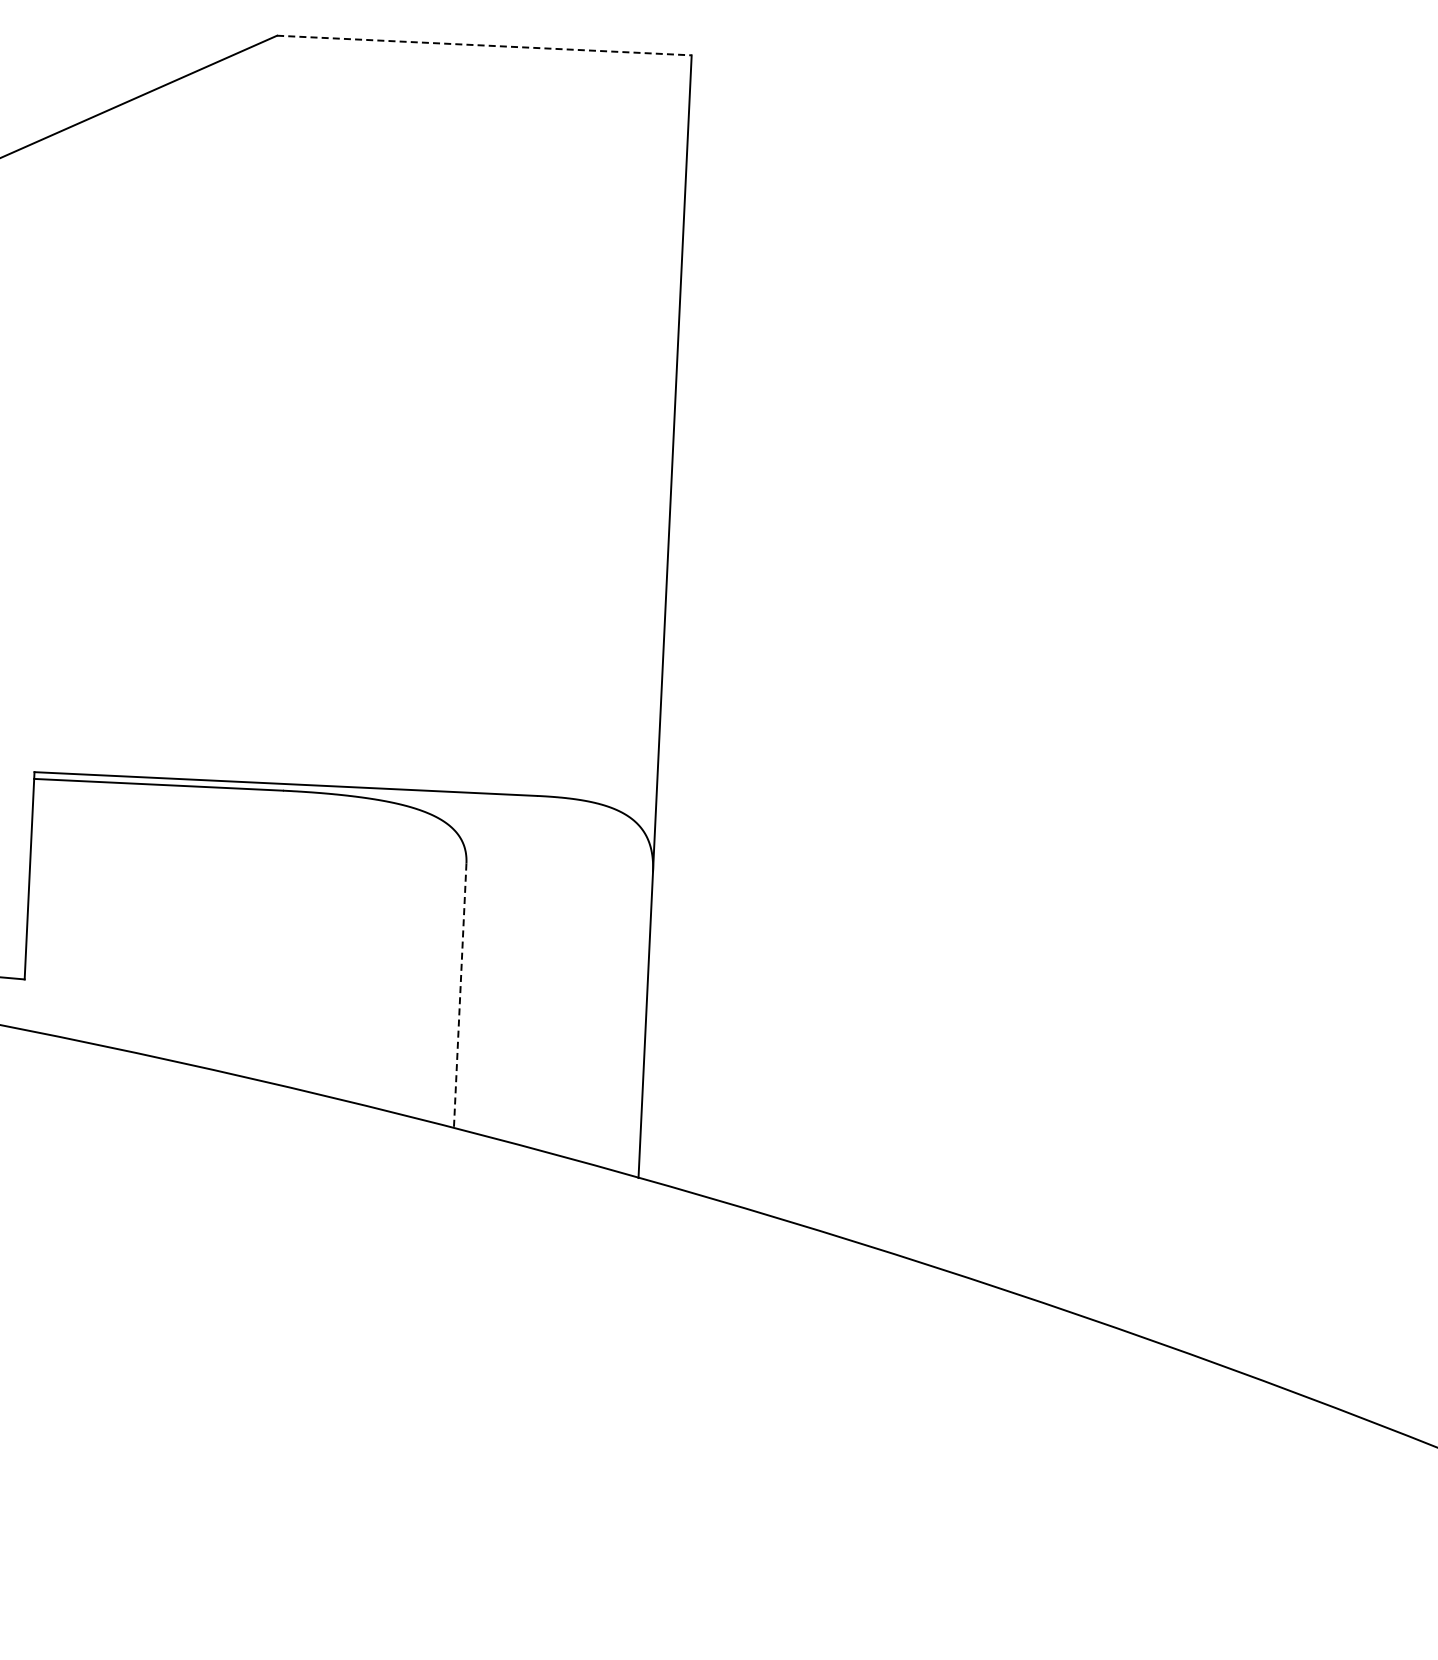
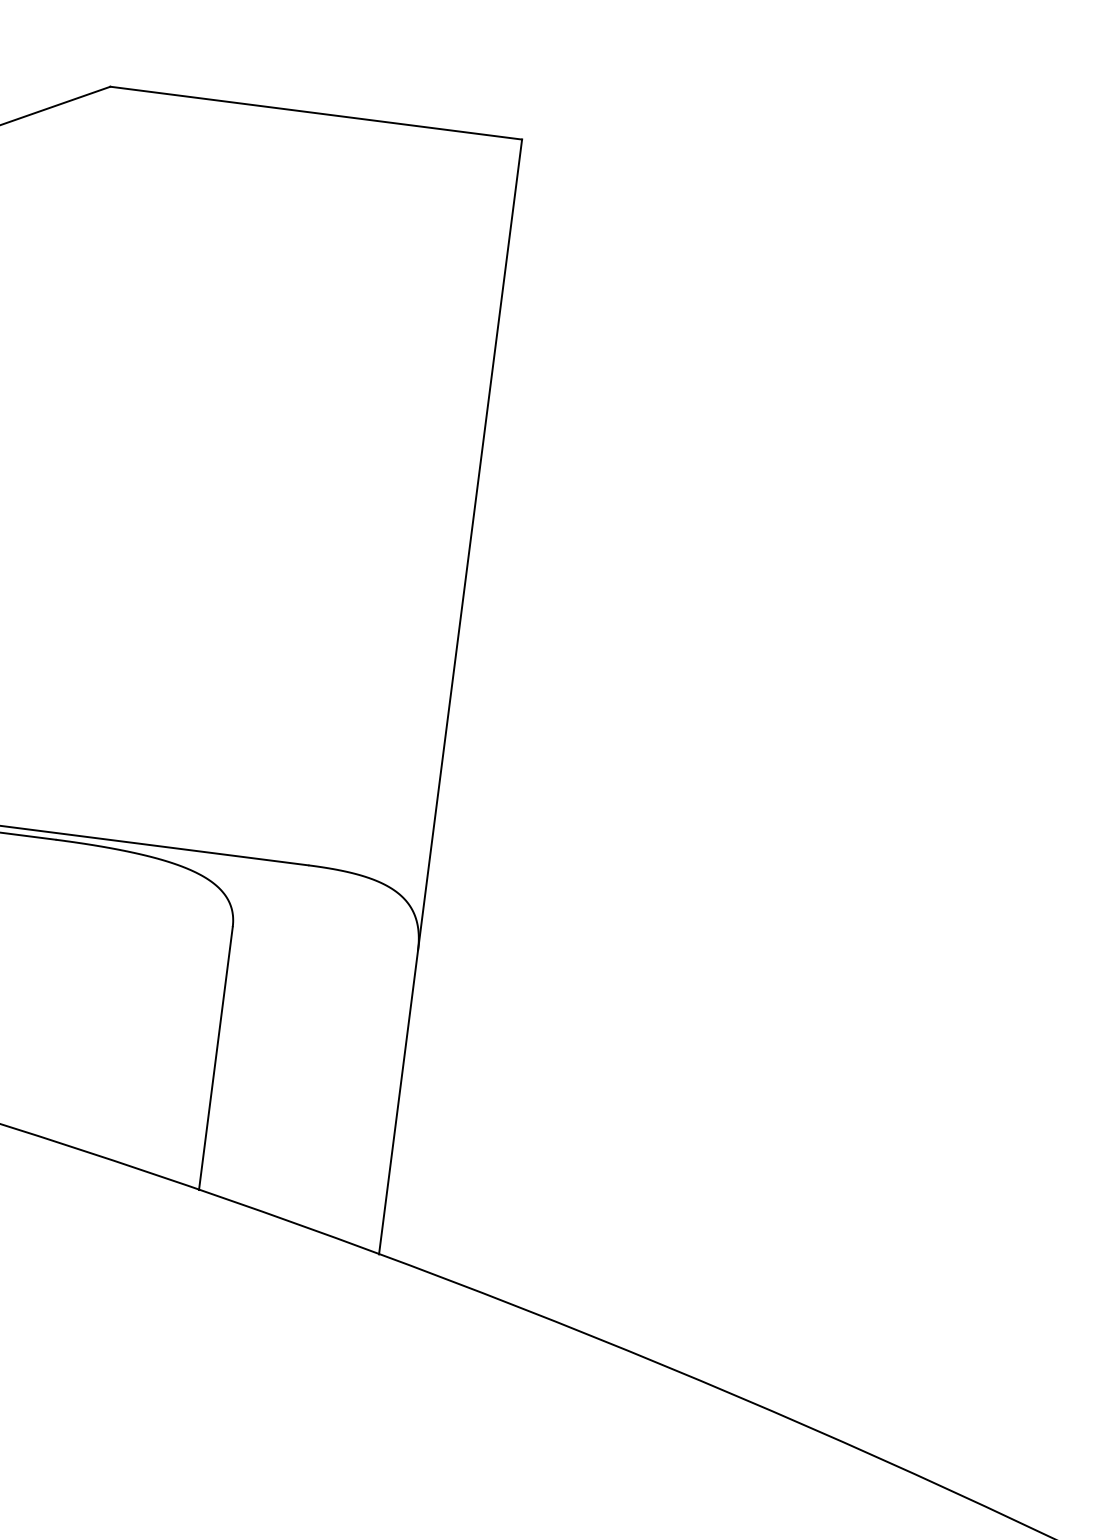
line: (484, 45) -> (316, 113), dashed -> solid
line: (460, 995) -> (216, 1058), dashed -> solid

